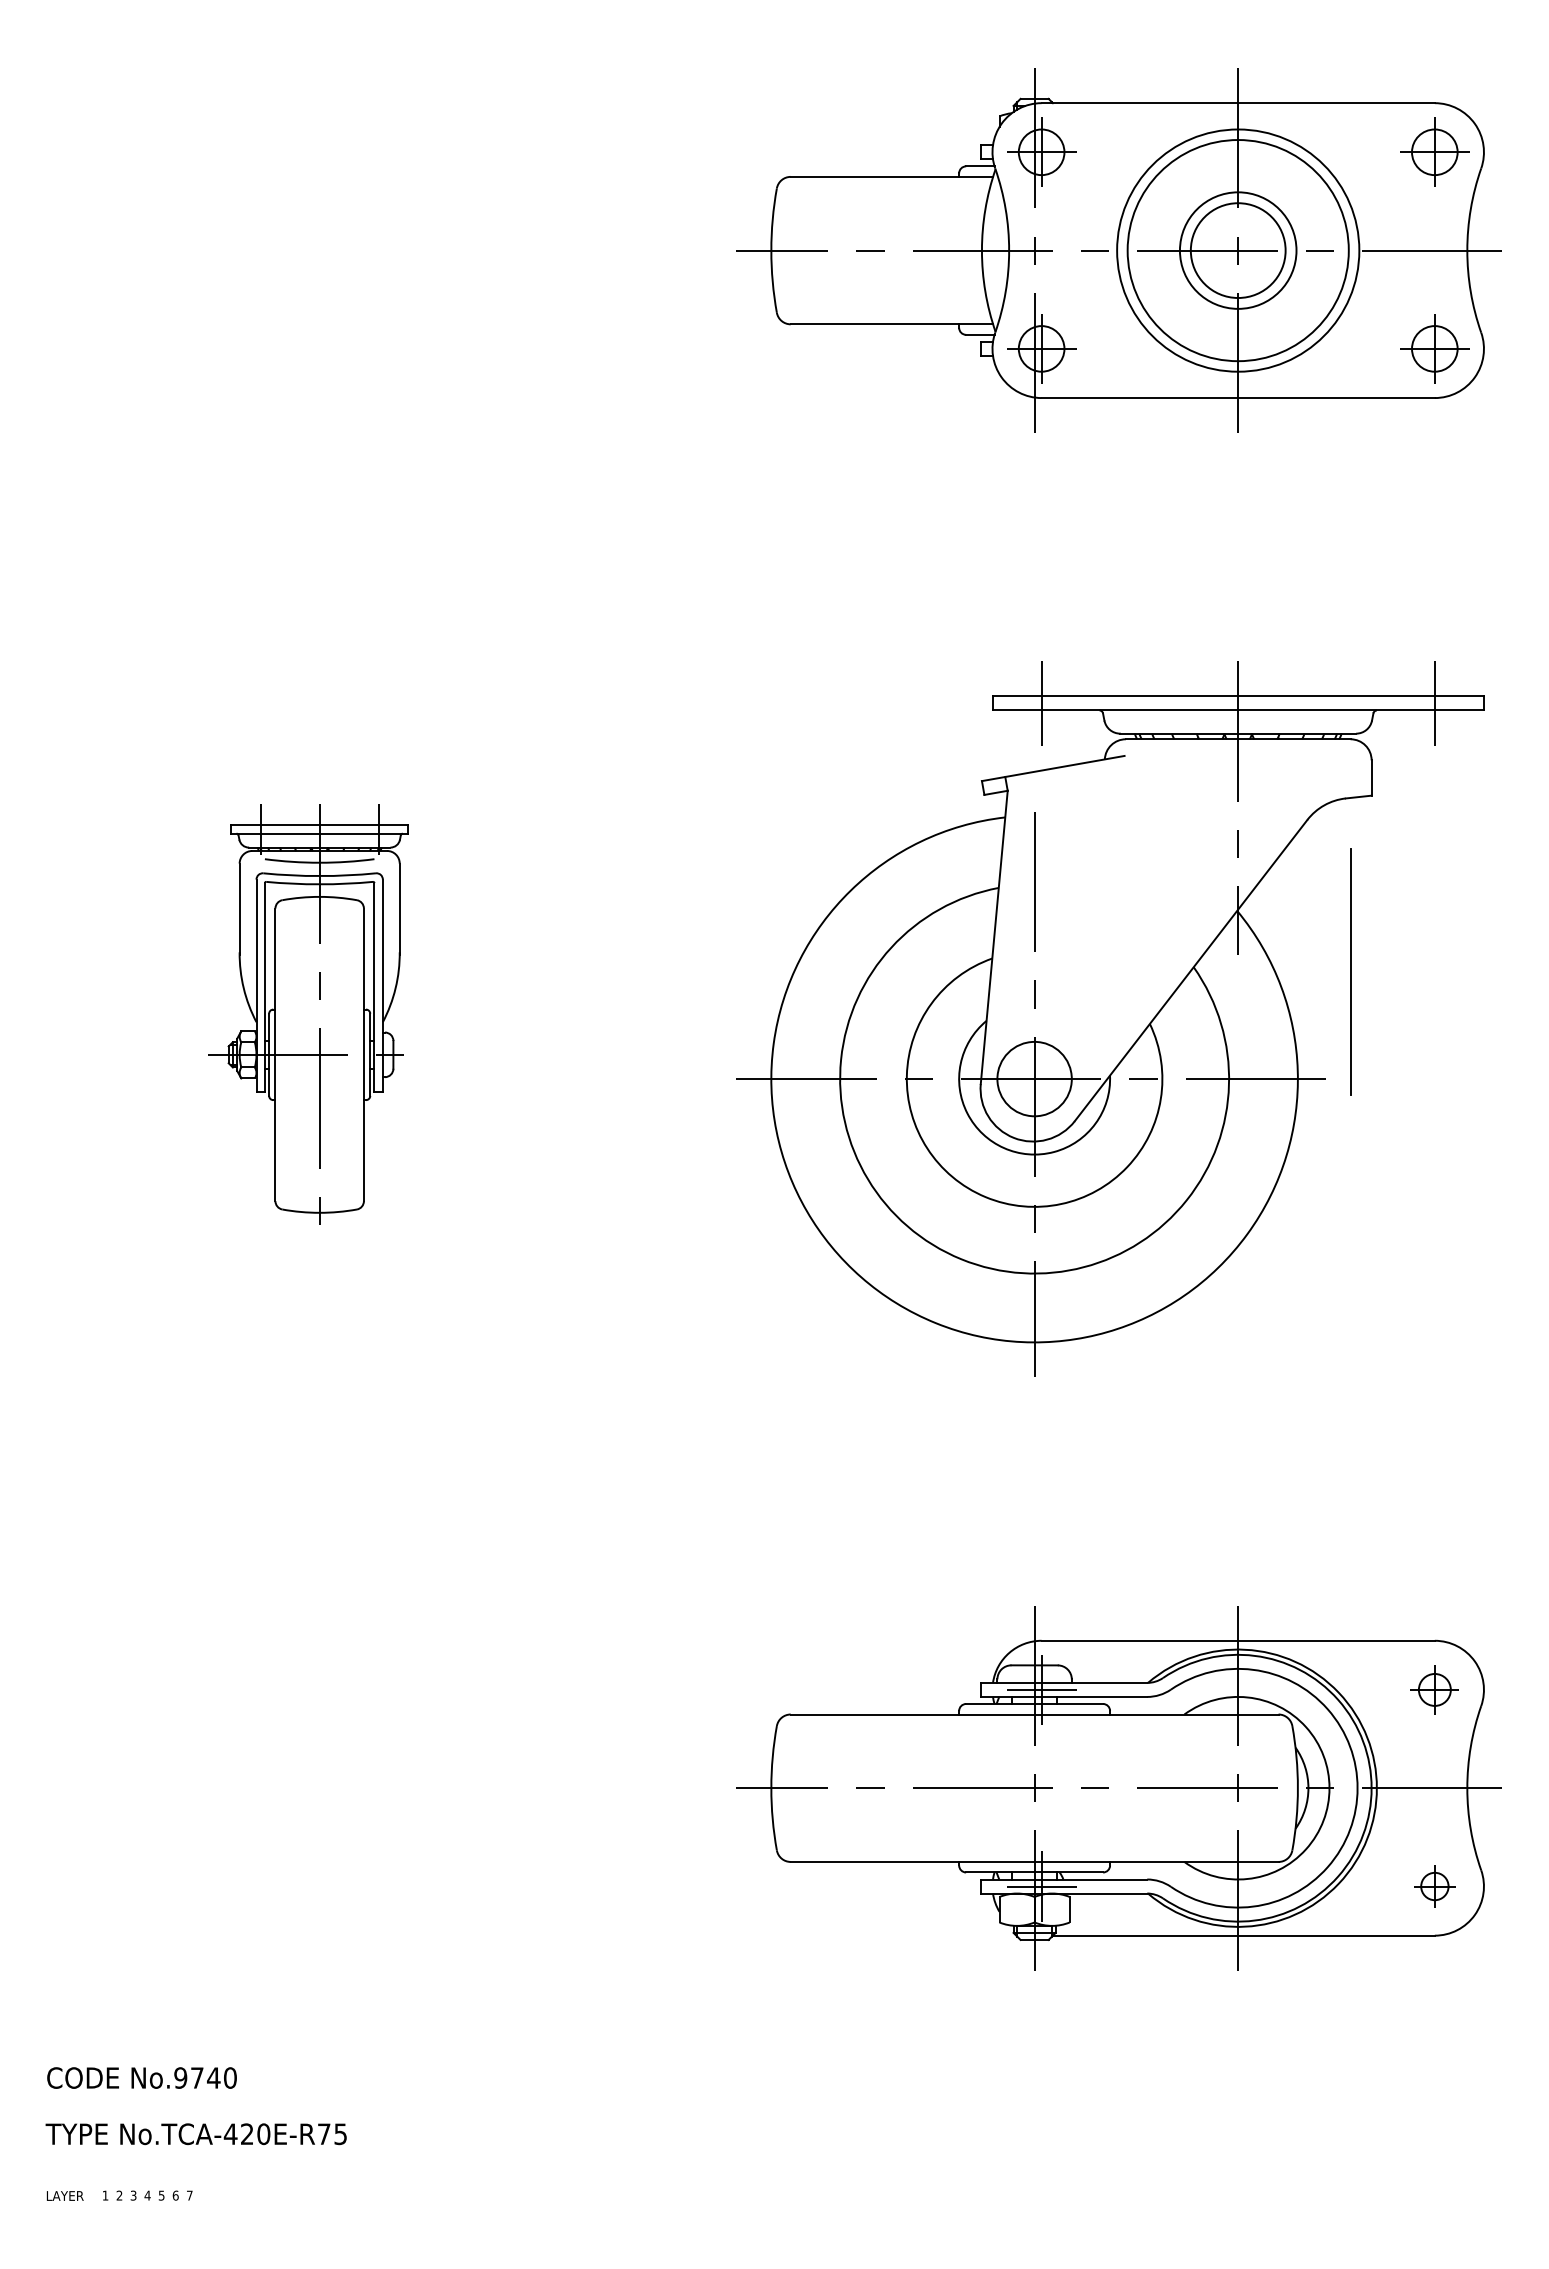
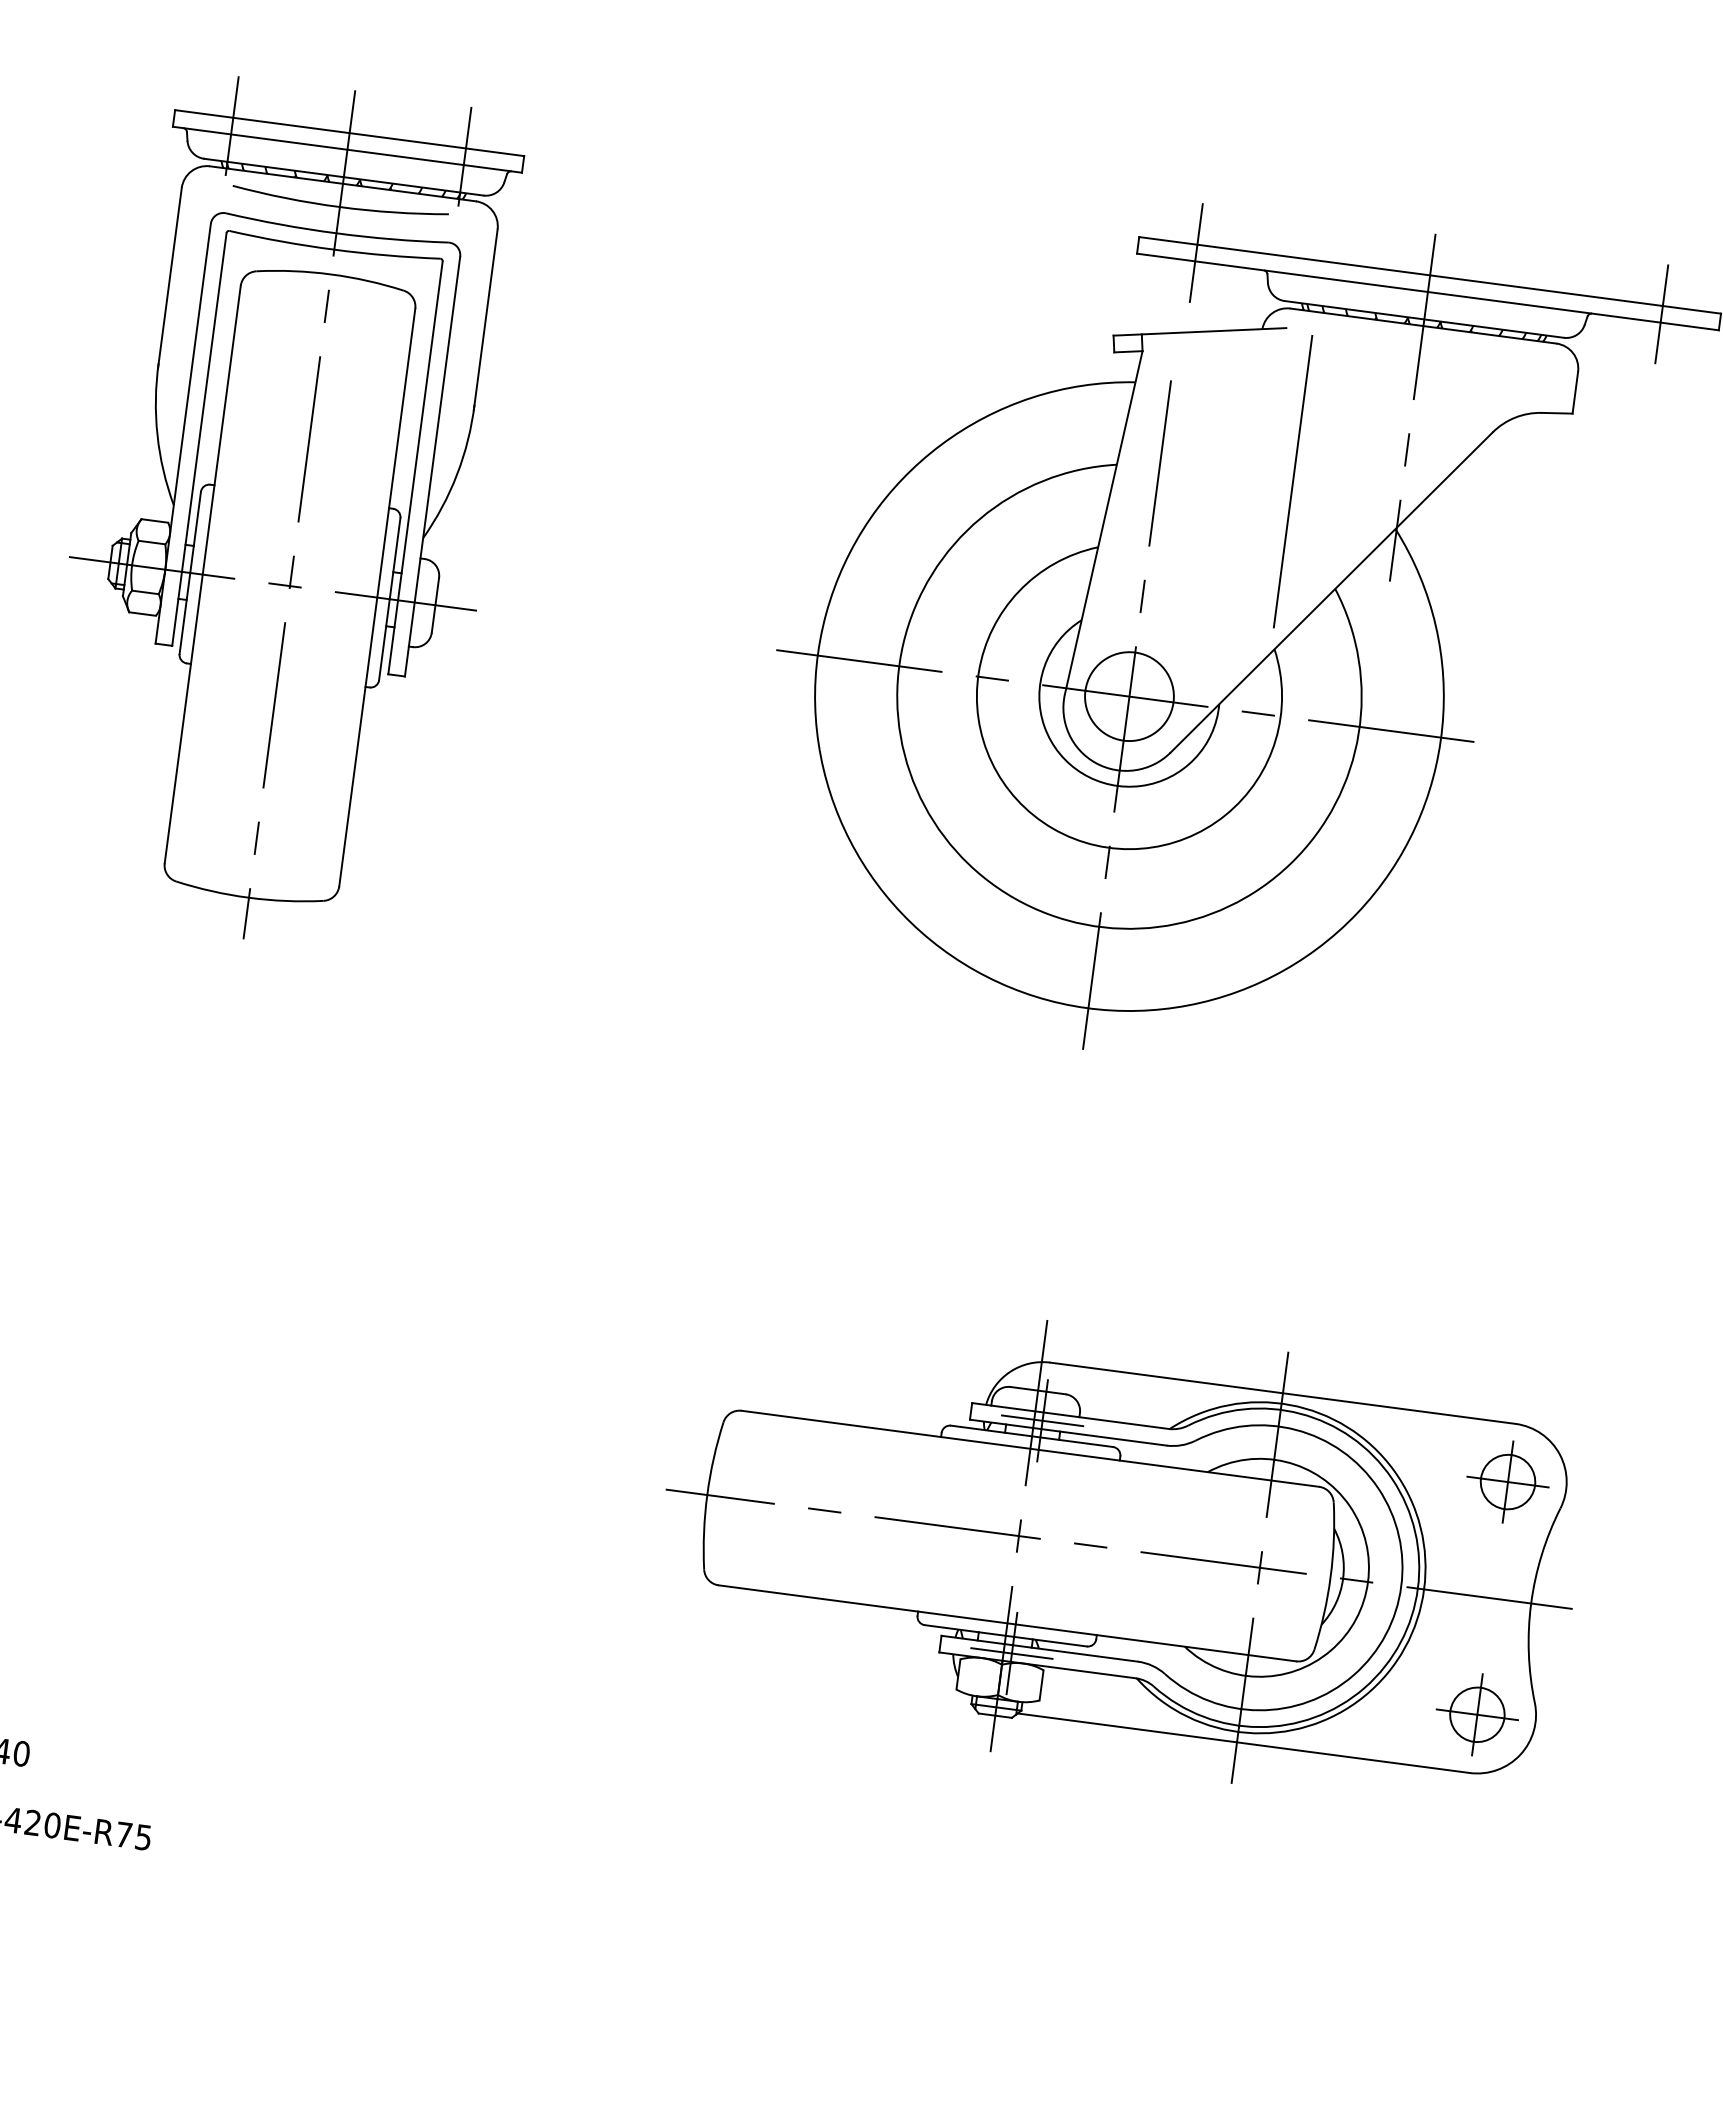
line: (1350, 971) -> (1292, 481), moved
part: (310, 1018) -> (281, 512), size x1.67
part: (1434, 1689) -> (1507, 1481), size x1.43
part: (1434, 1886) -> (1477, 1714), size x1.67

